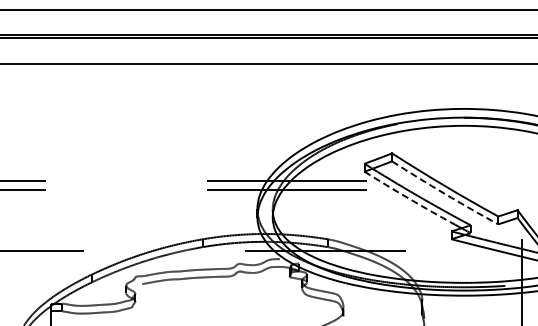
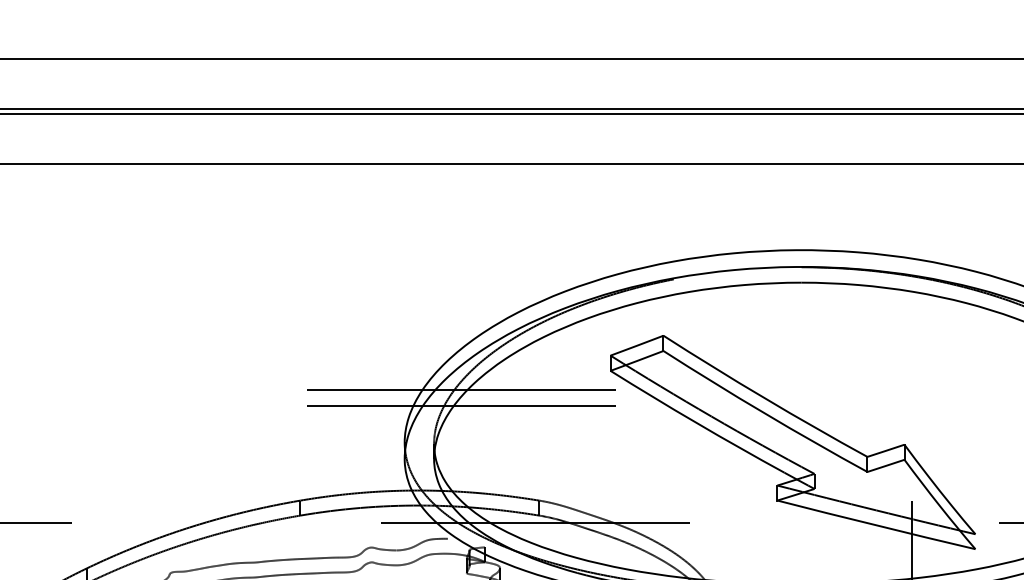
arc: (444, 193) -> (764, 412), dashed -> solid
arc: (409, 198) -> (696, 422), dashed -> solid

